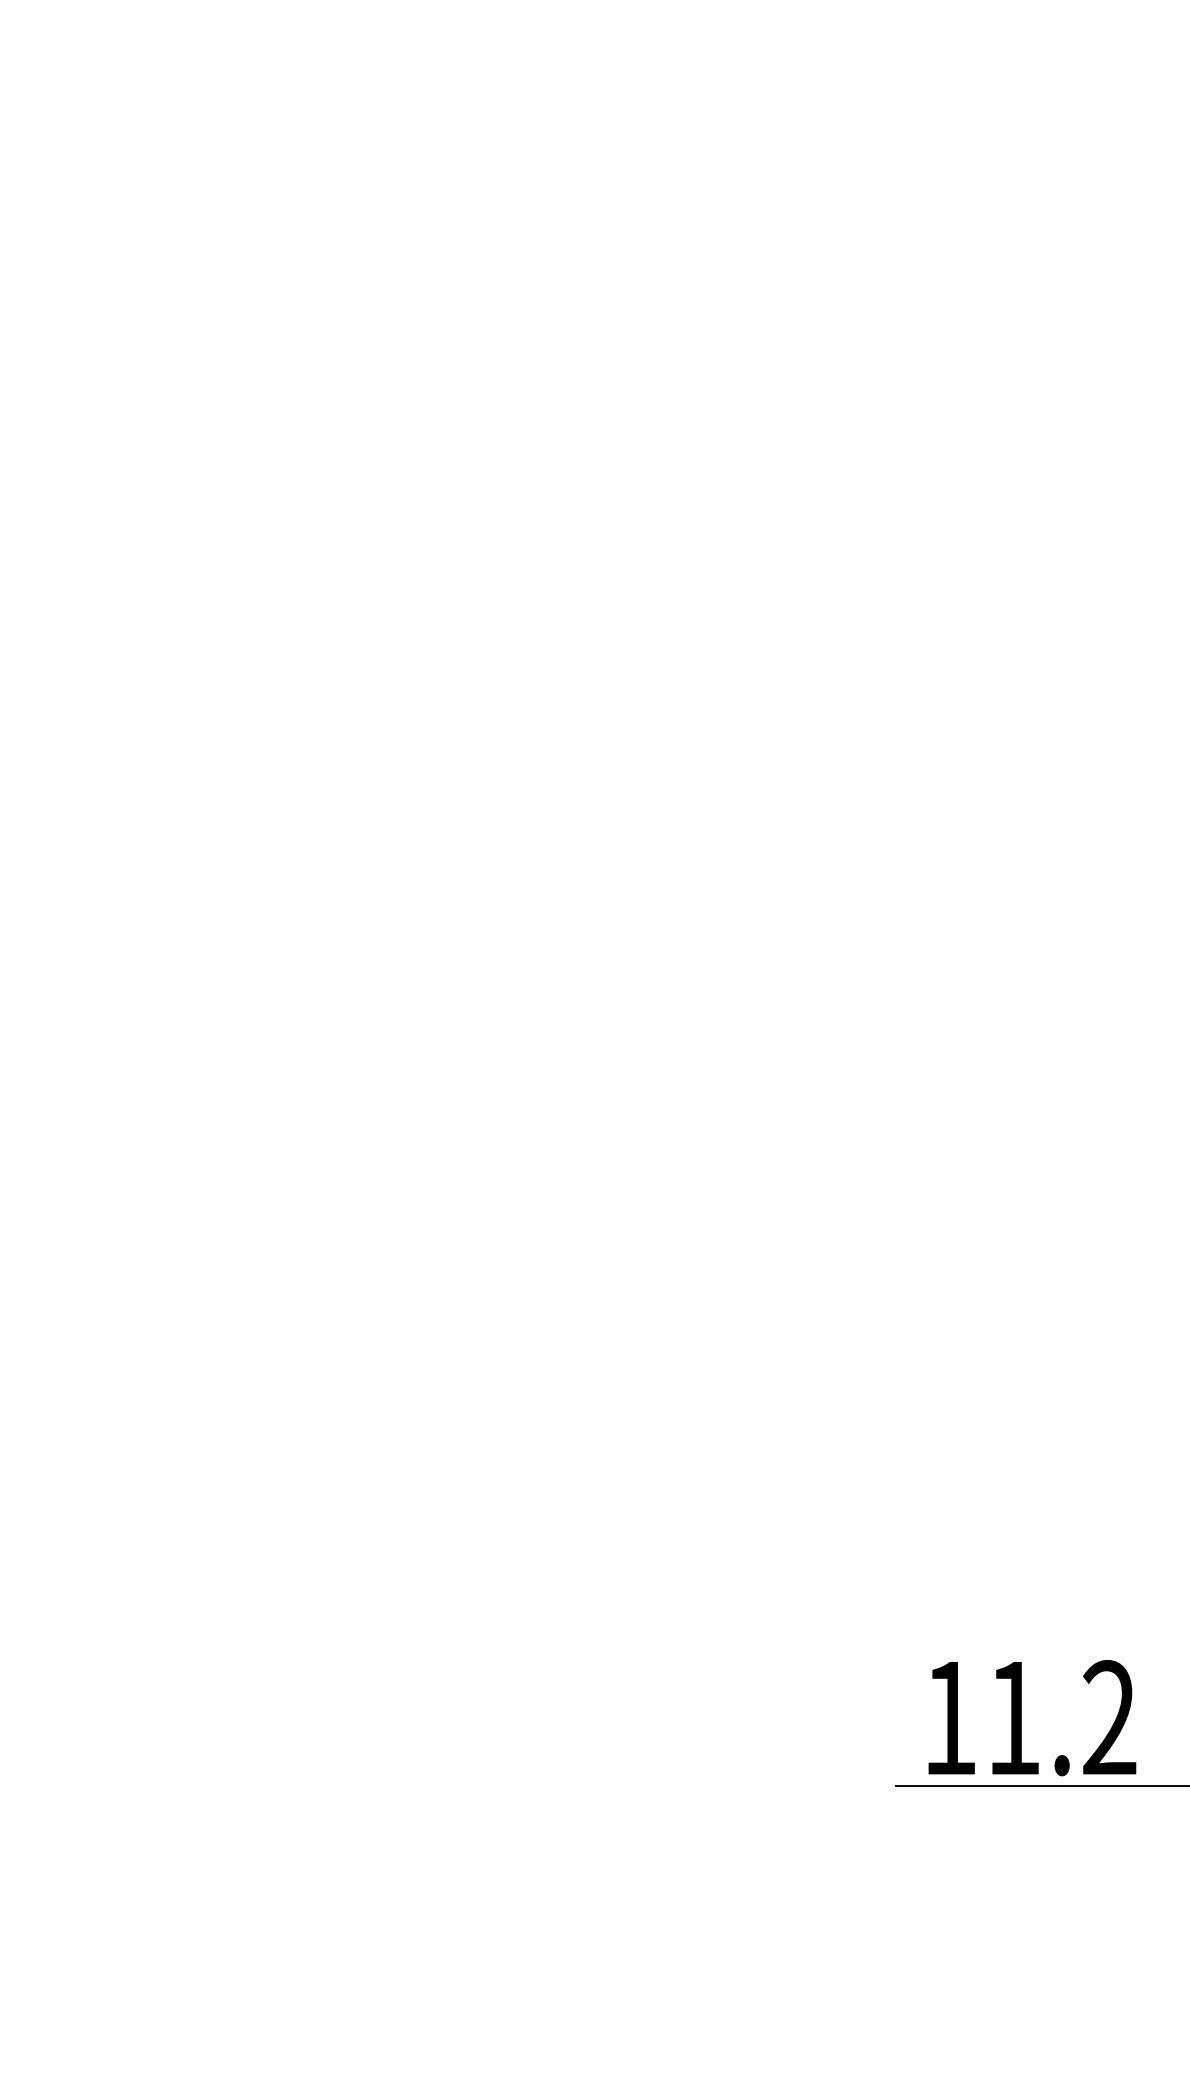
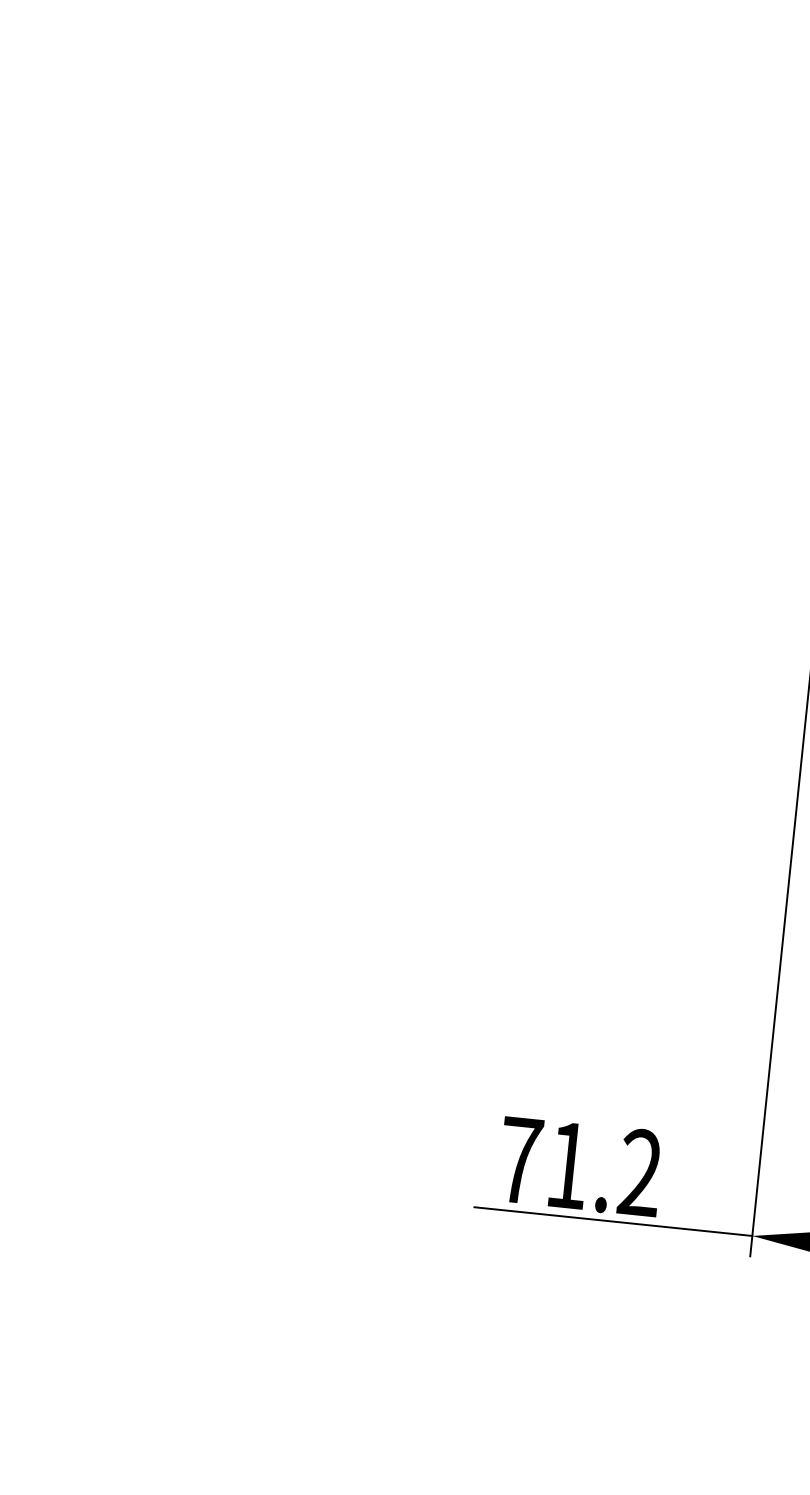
text: (950, 1718) -> (520, 1160), 11.2 -> 71.2

